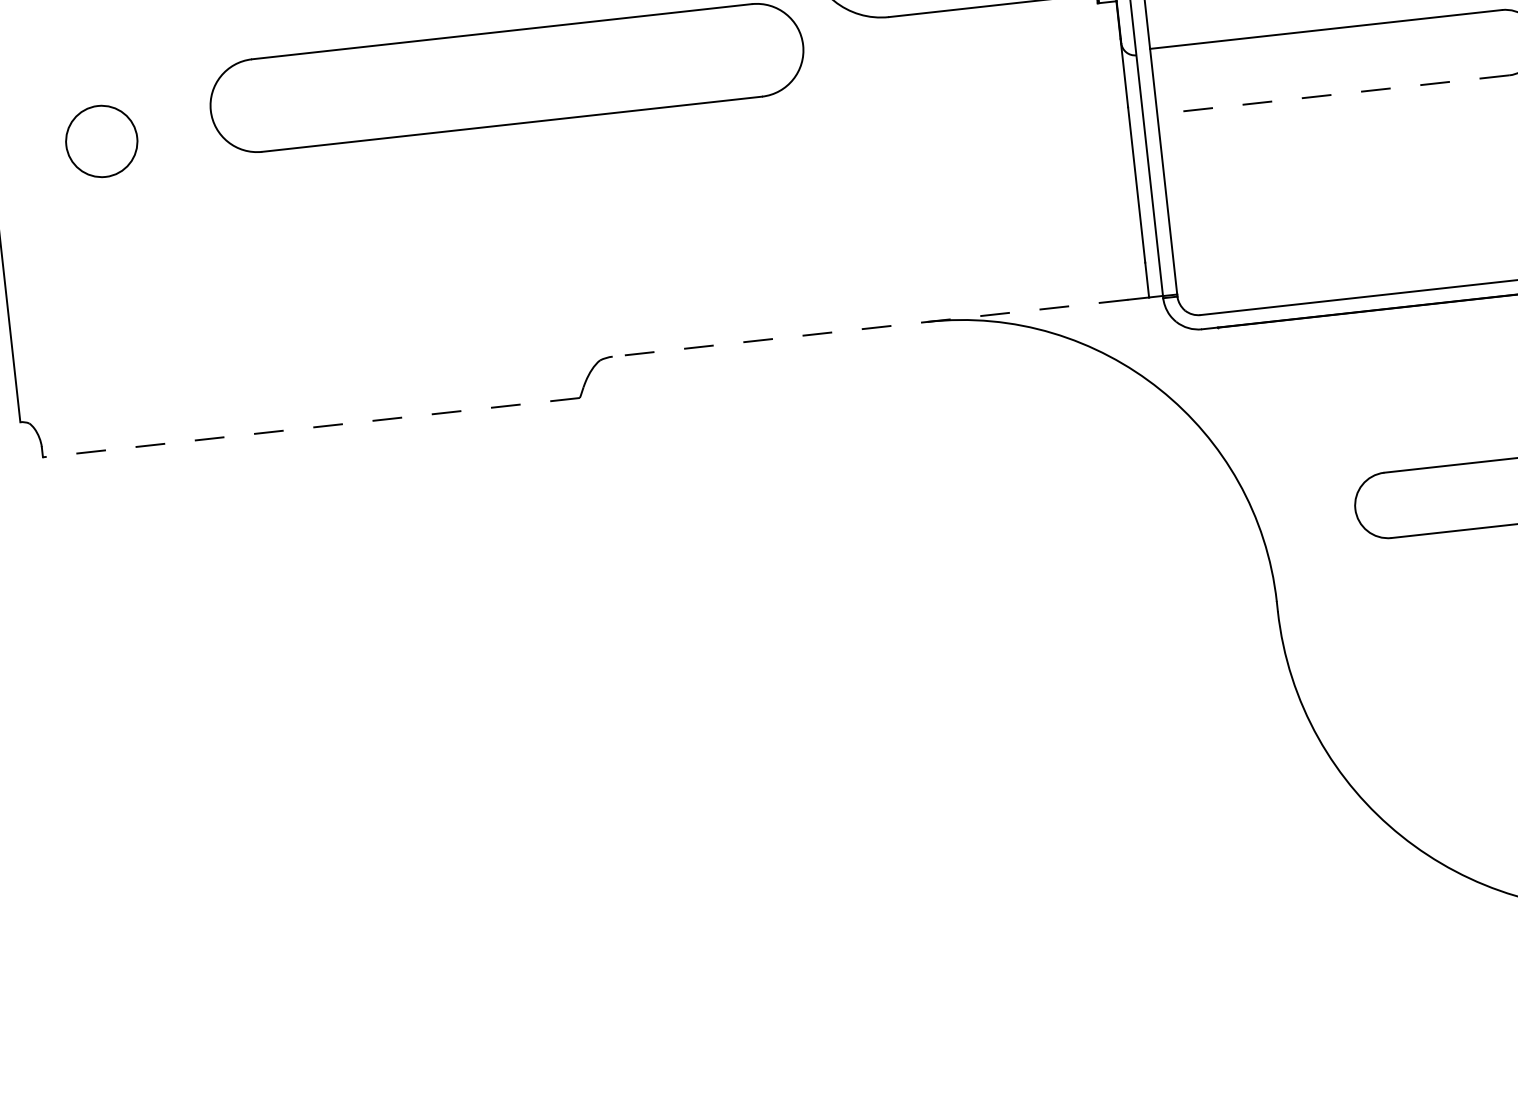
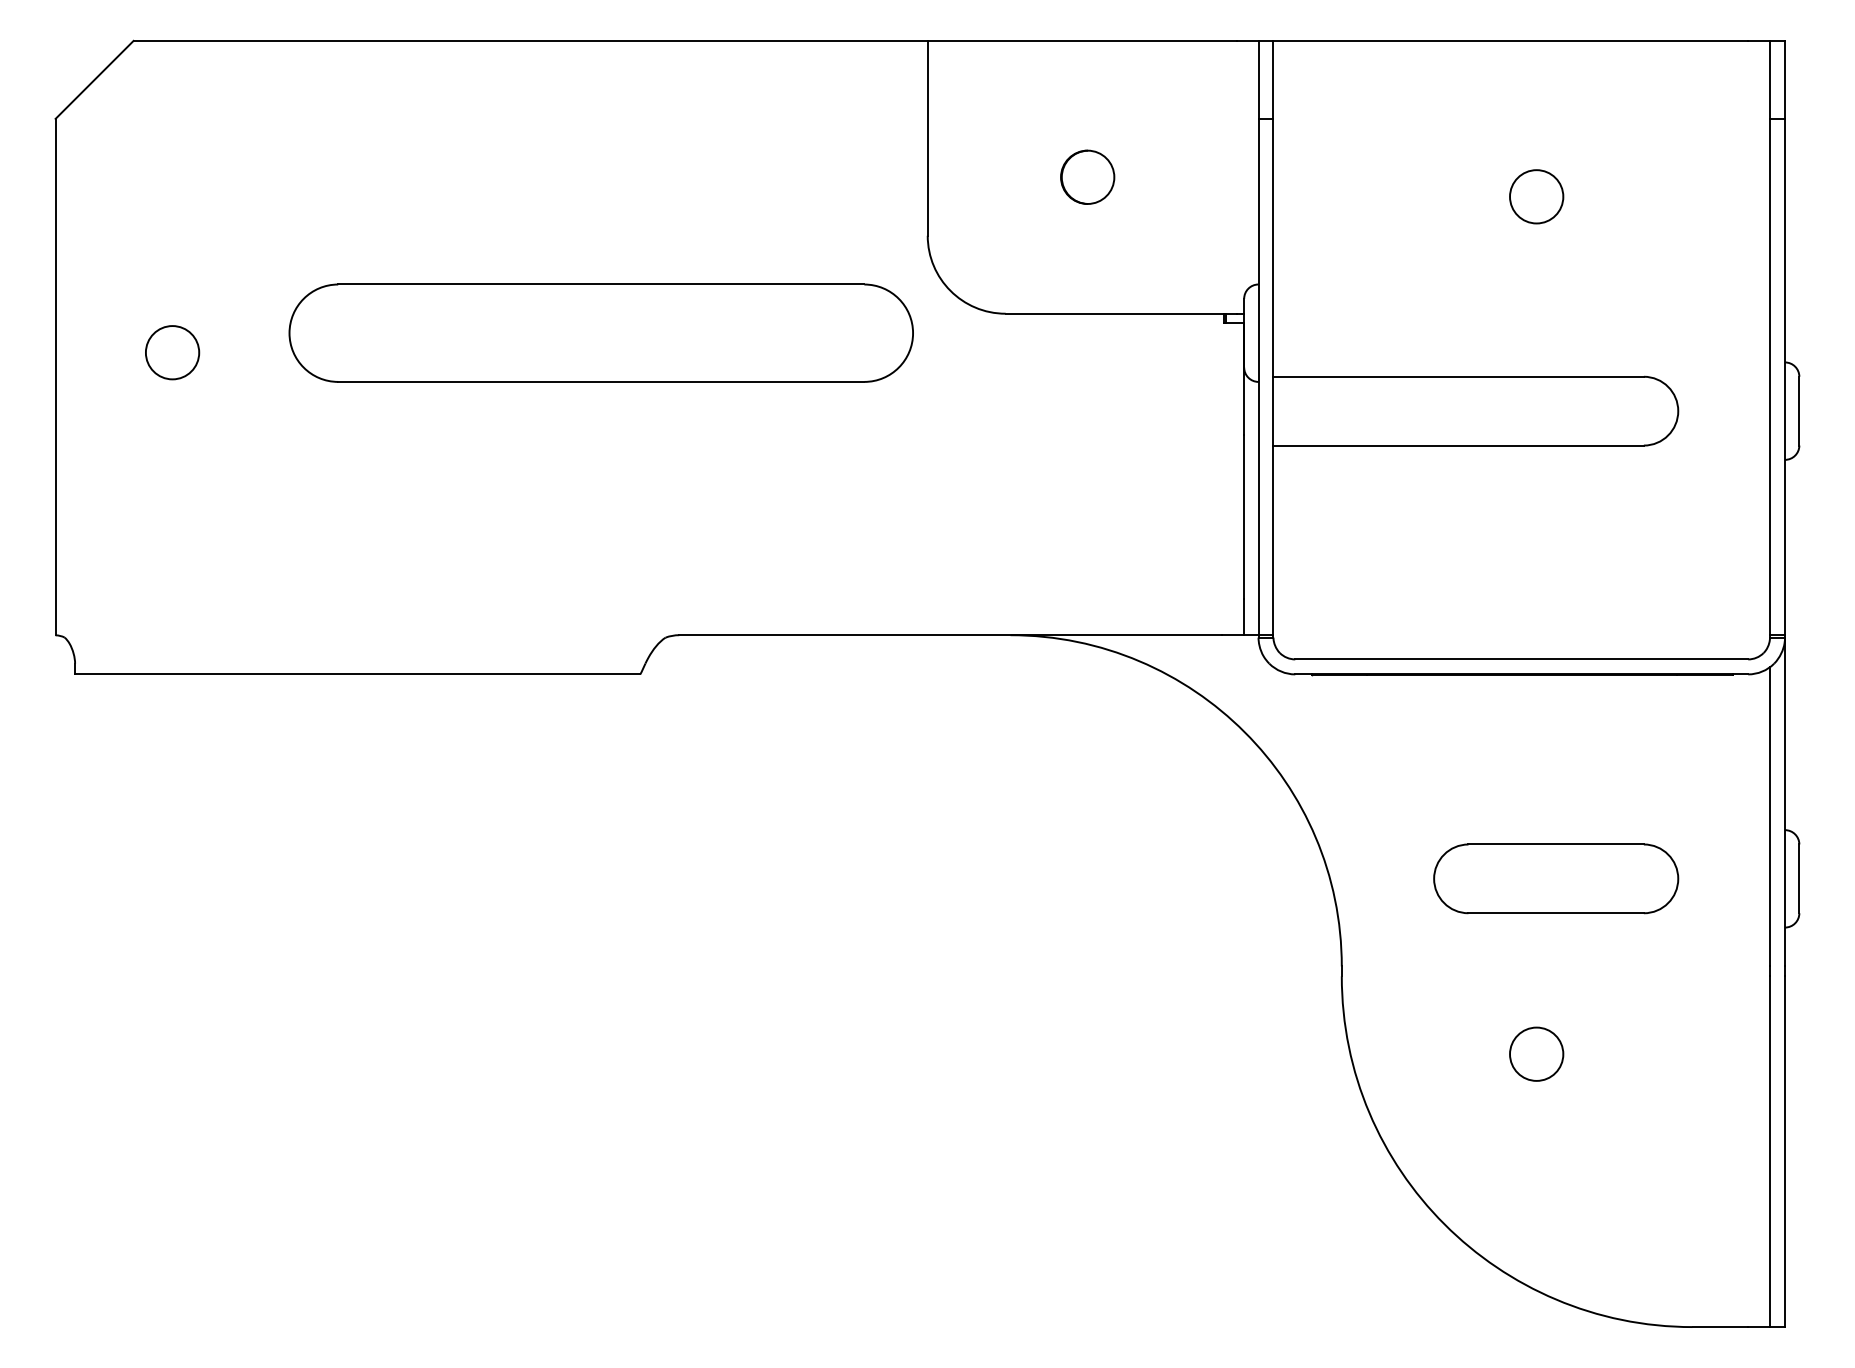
line: (1333, 94) -> (1458, 445), dashed -> solid
circle: (101, 141) -> (172, 352), size x0.71
line: (870, 328) -> (950, 635), dashed -> solid
line: (311, 427) -> (357, 674), dashed -> solid
circle: (1470, 664) -> (1536, 1053), added

